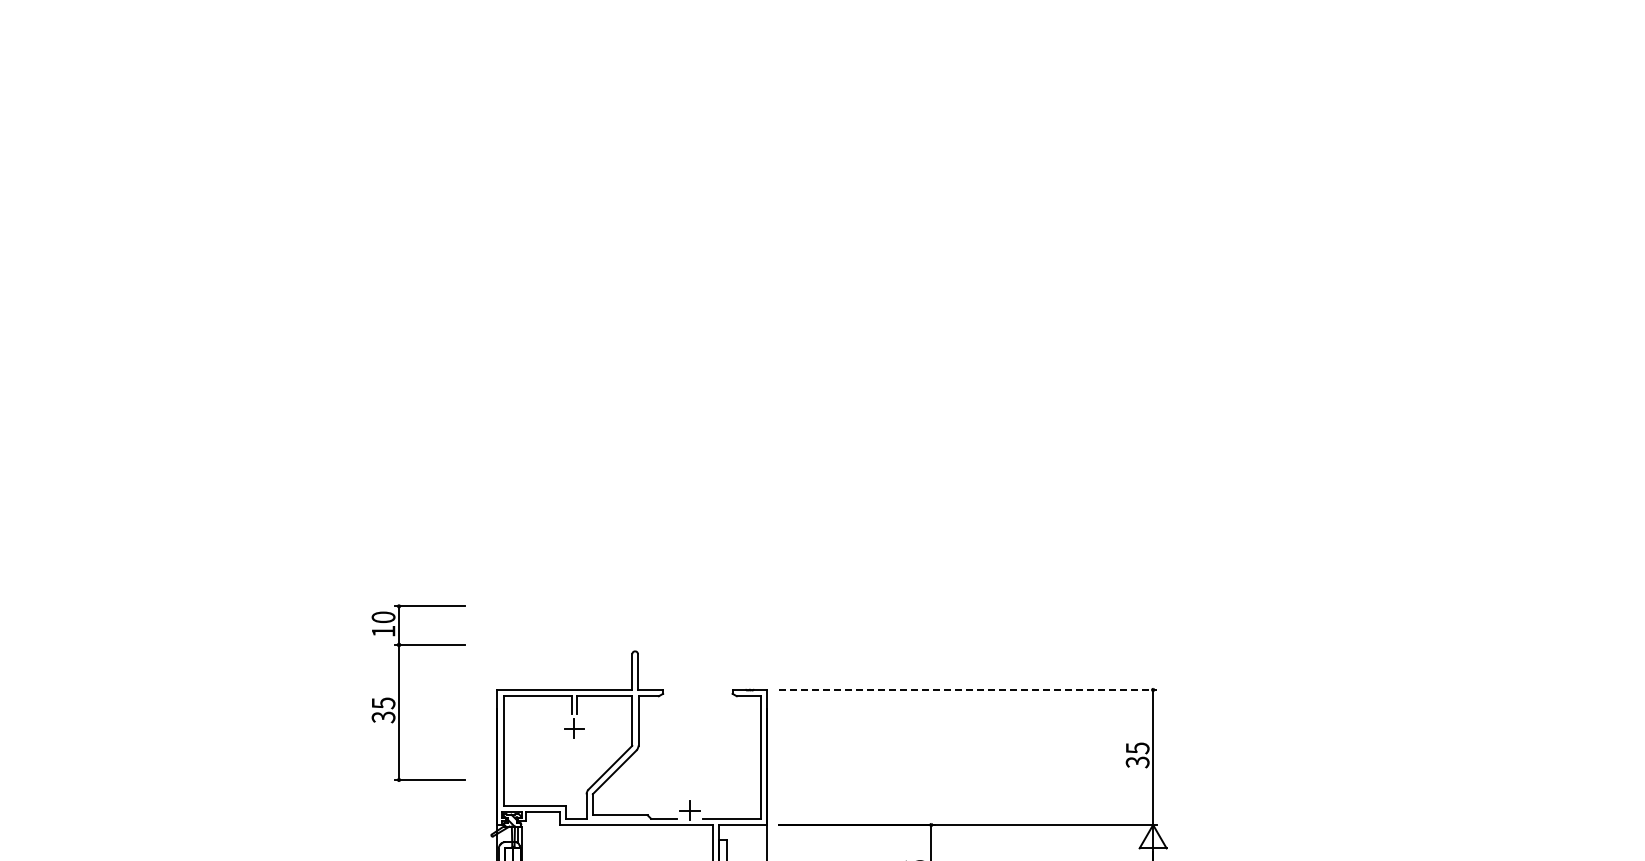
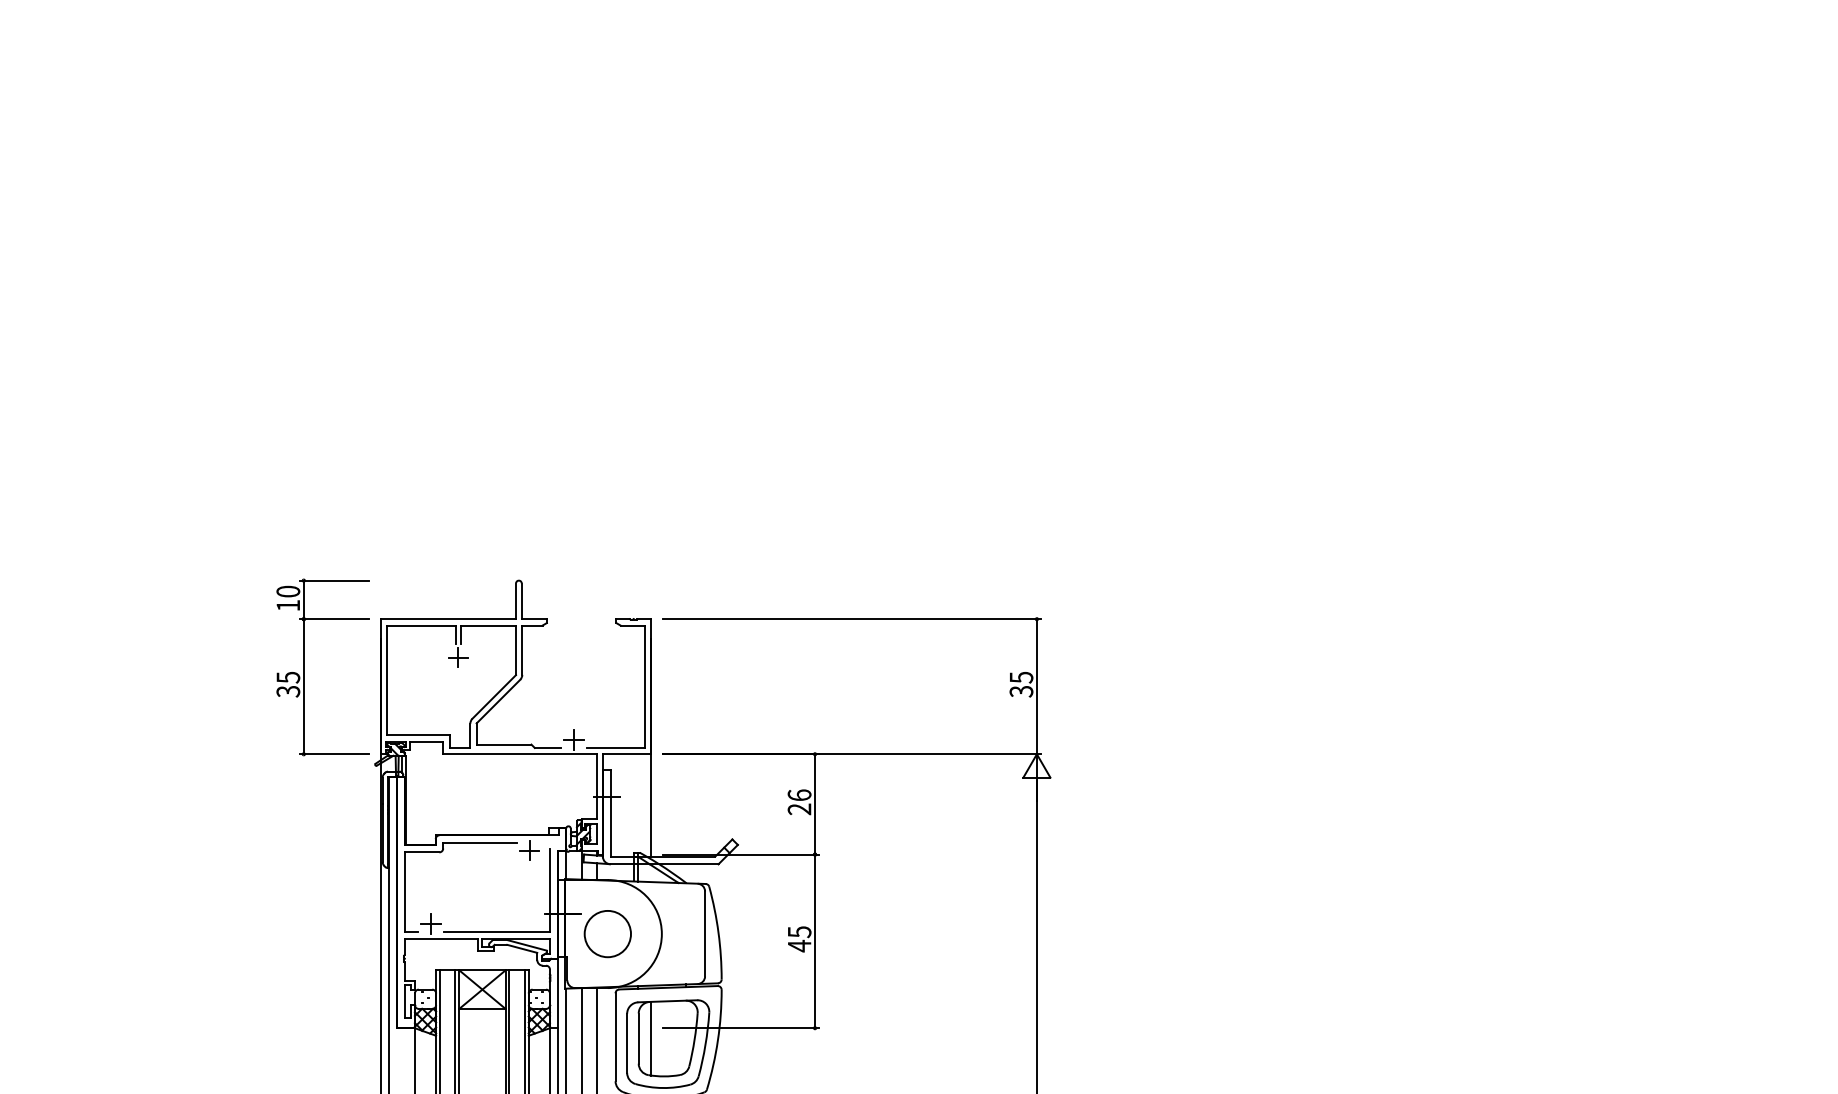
line: (968, 690) -> (852, 619), dashed -> solid
part: (399, 693) -> (304, 667), moved

